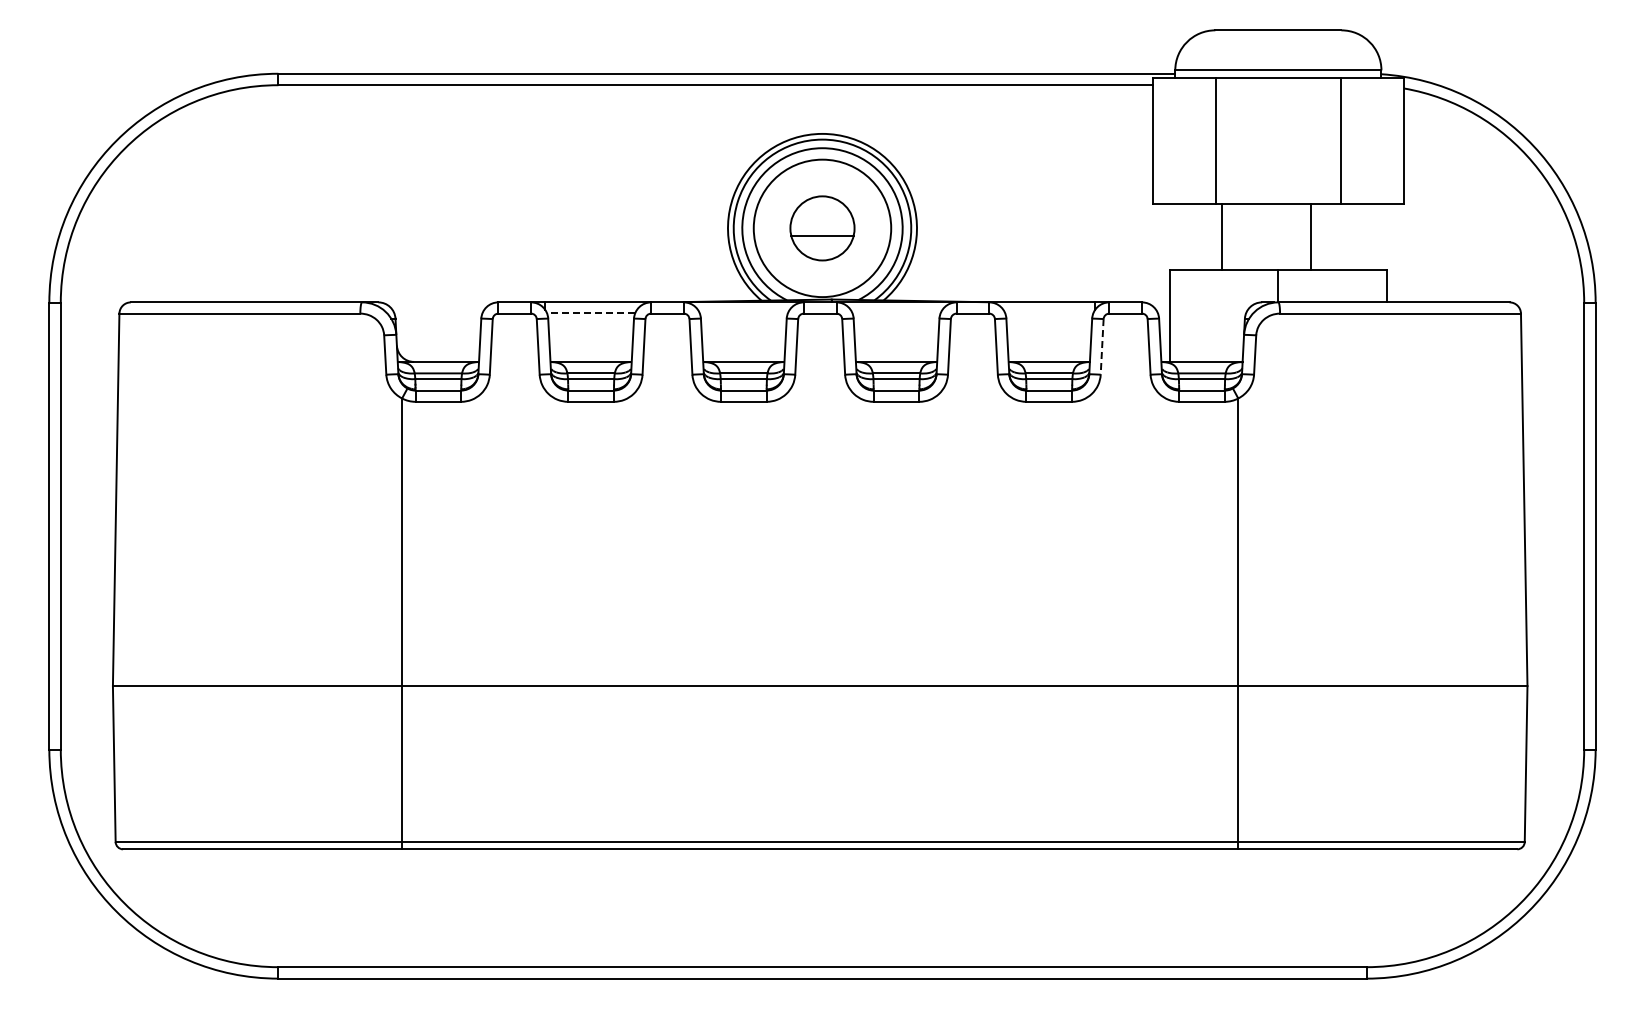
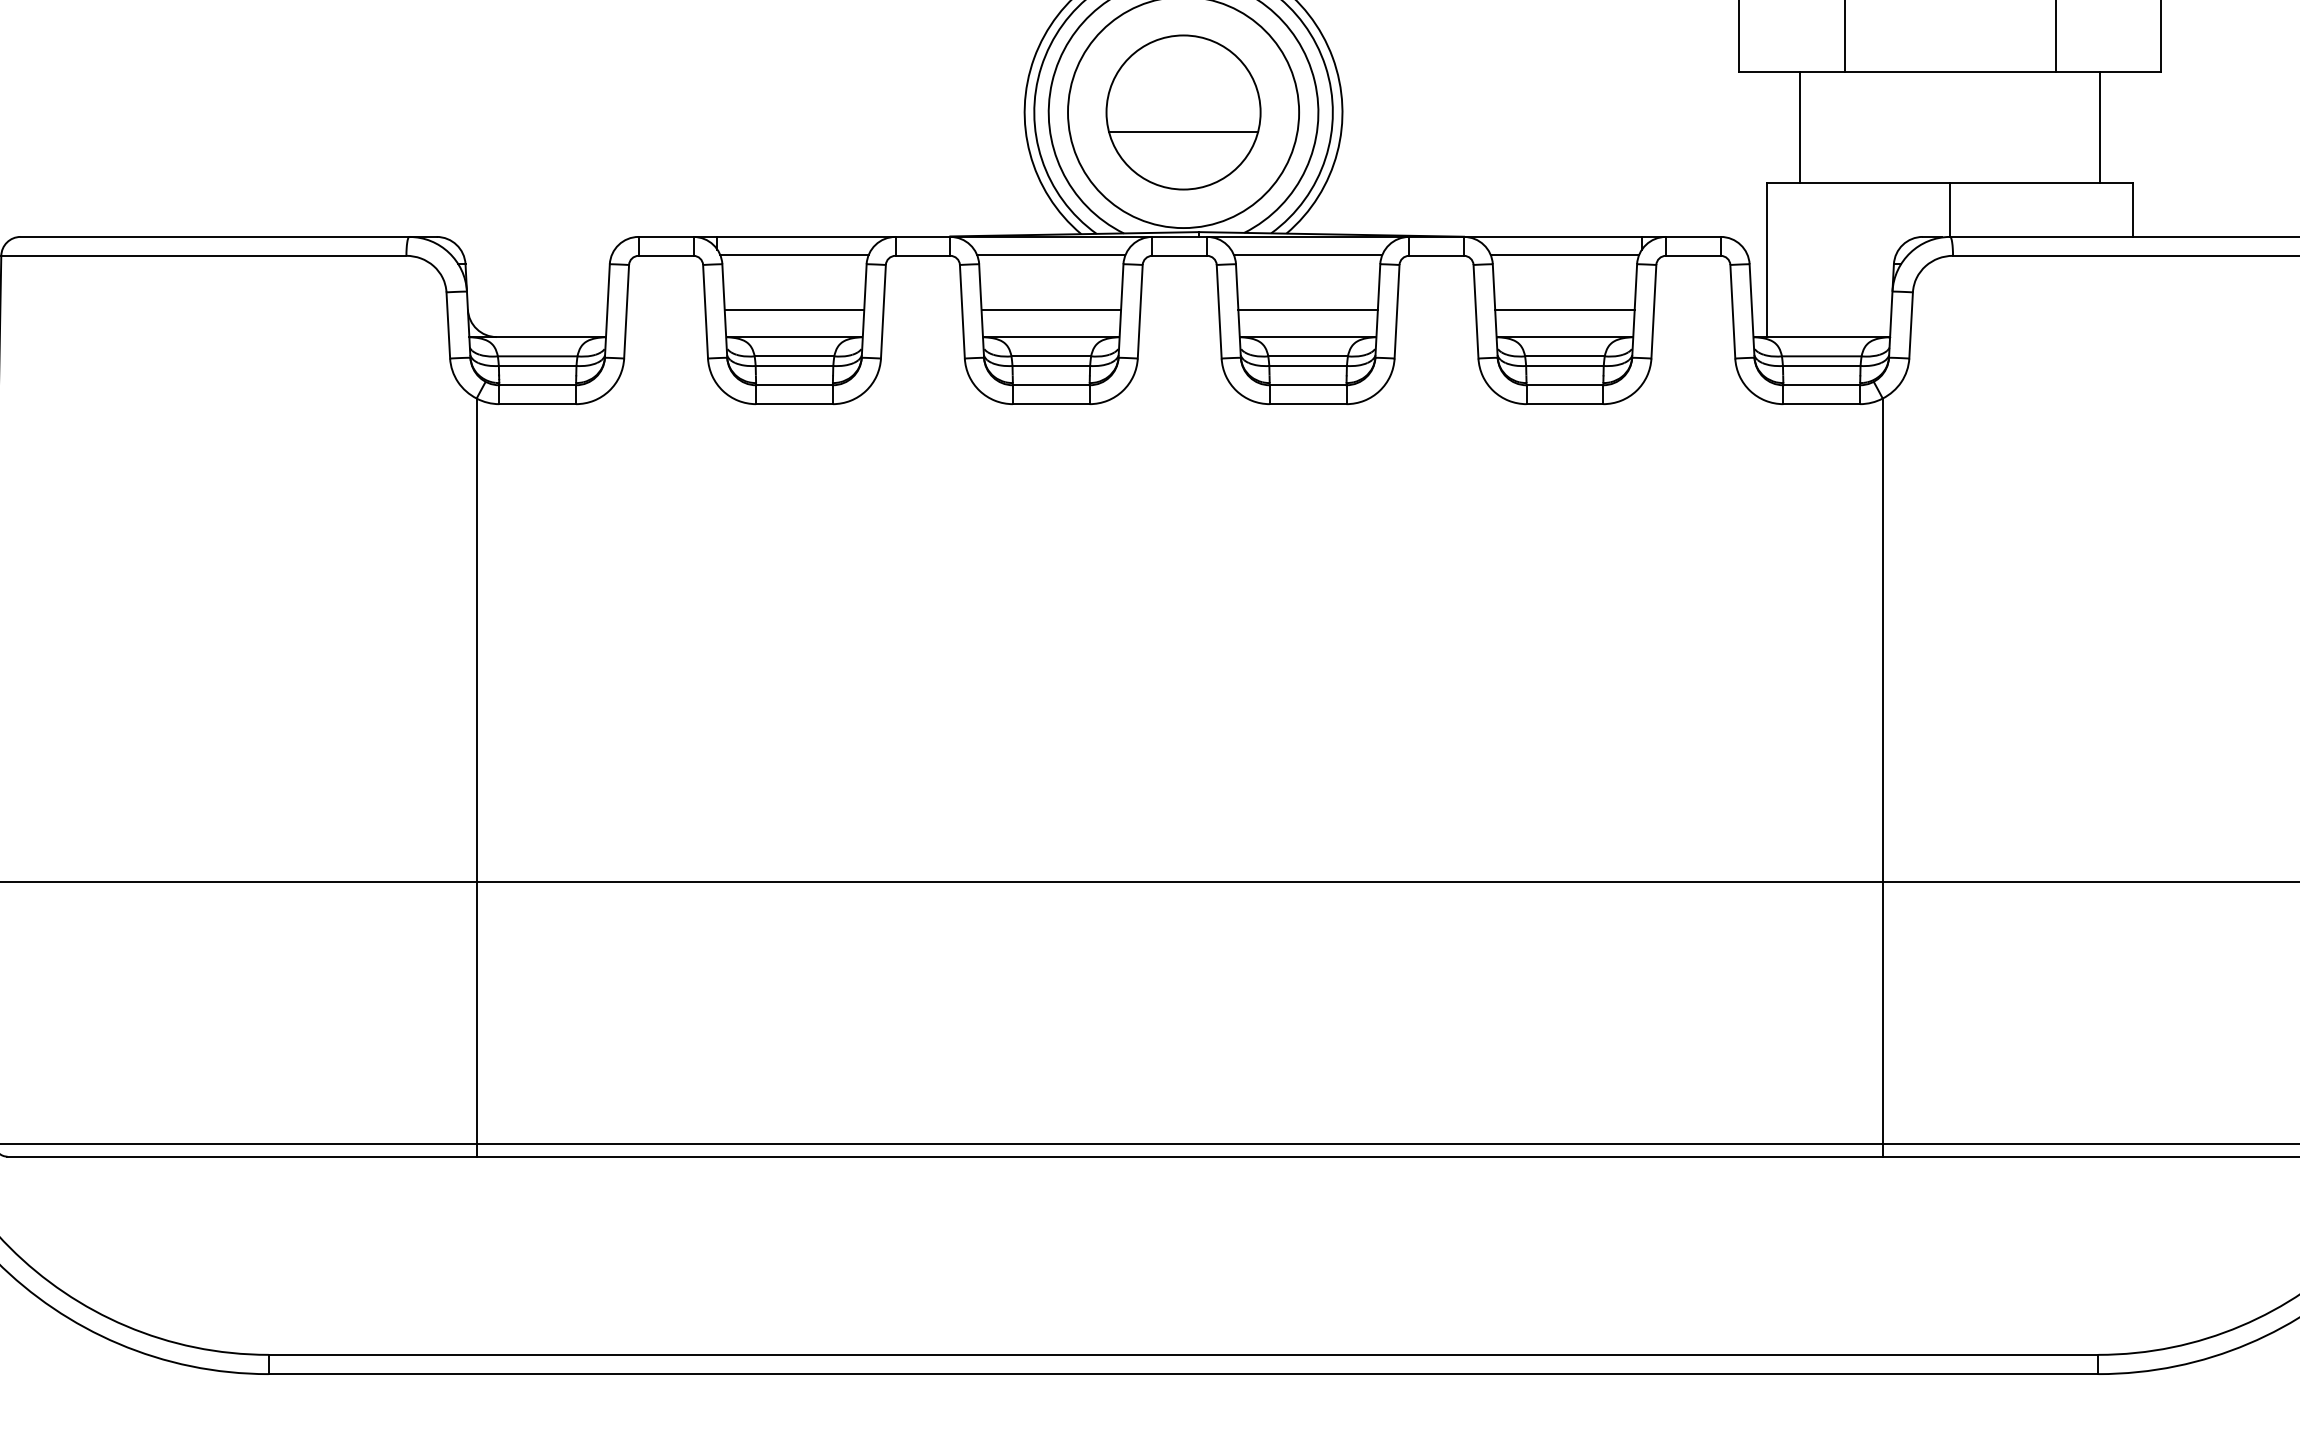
part: (822, 228) -> (1183, 112), size x1.43
line: (1222, 237) -> (1800, 127), moved
line: (1310, 237) -> (2100, 127), moved
line: (590, 313) -> (793, 255), dashed -> solid
line: (743, 313) -> (1050, 255), added
line: (896, 313) -> (1308, 255), added
line: (1049, 313) -> (1565, 255), added
line: (590, 345) -> (793, 309), added
line: (743, 345) -> (1050, 309), added
line: (896, 345) -> (1308, 309), added
line: (1048, 345) -> (1563, 309), added
line: (1102, 346) -> (1654, 311), dashed -> solid

